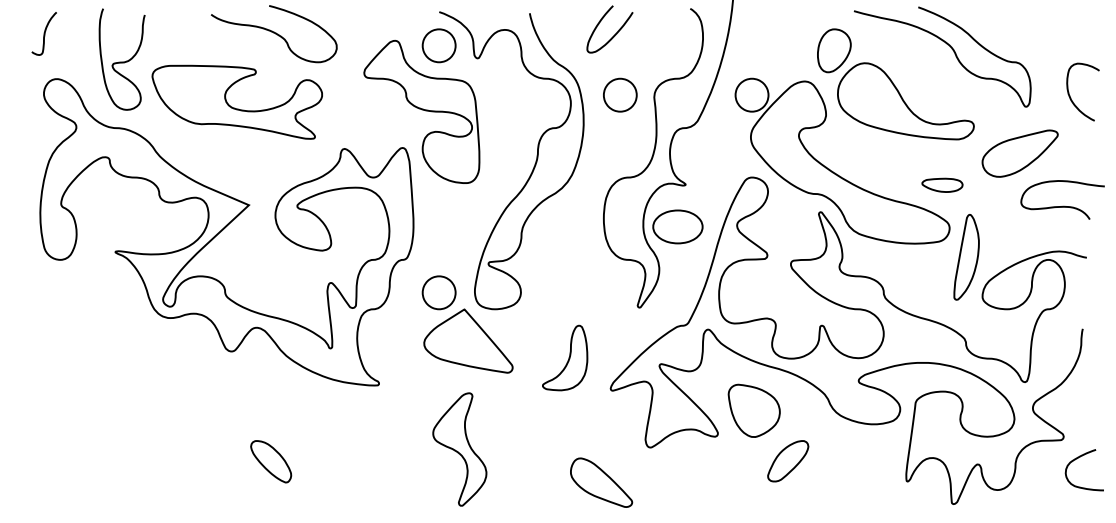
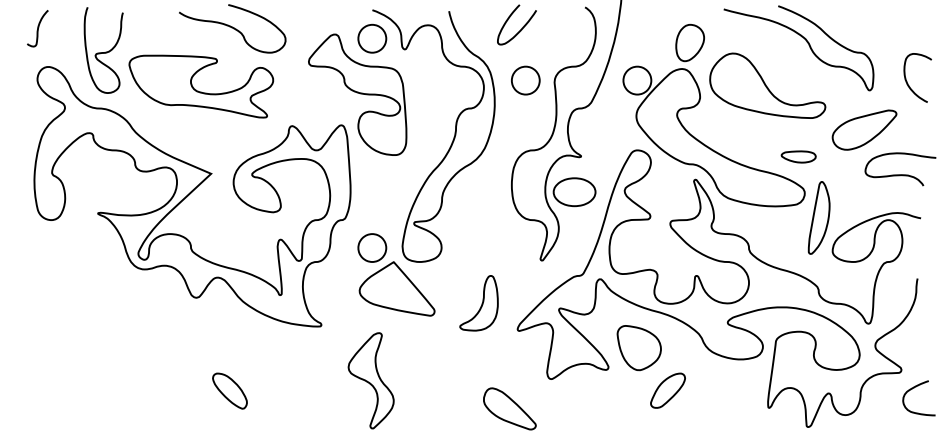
part: (834, 50) -> (690, 42), moved
part: (459, 449) -> (370, 380), moved

